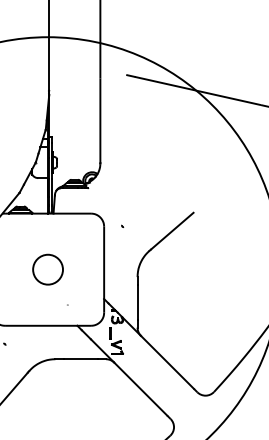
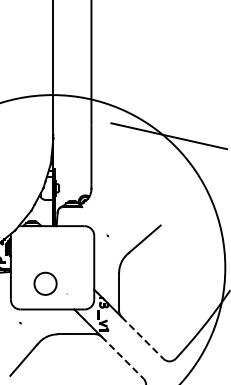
circle: (47, 269) -> (45, 283), moved
line: (167, 362) -> (141, 336), solid -> dashed
line: (140, 389) -> (121, 356), solid -> dashed

